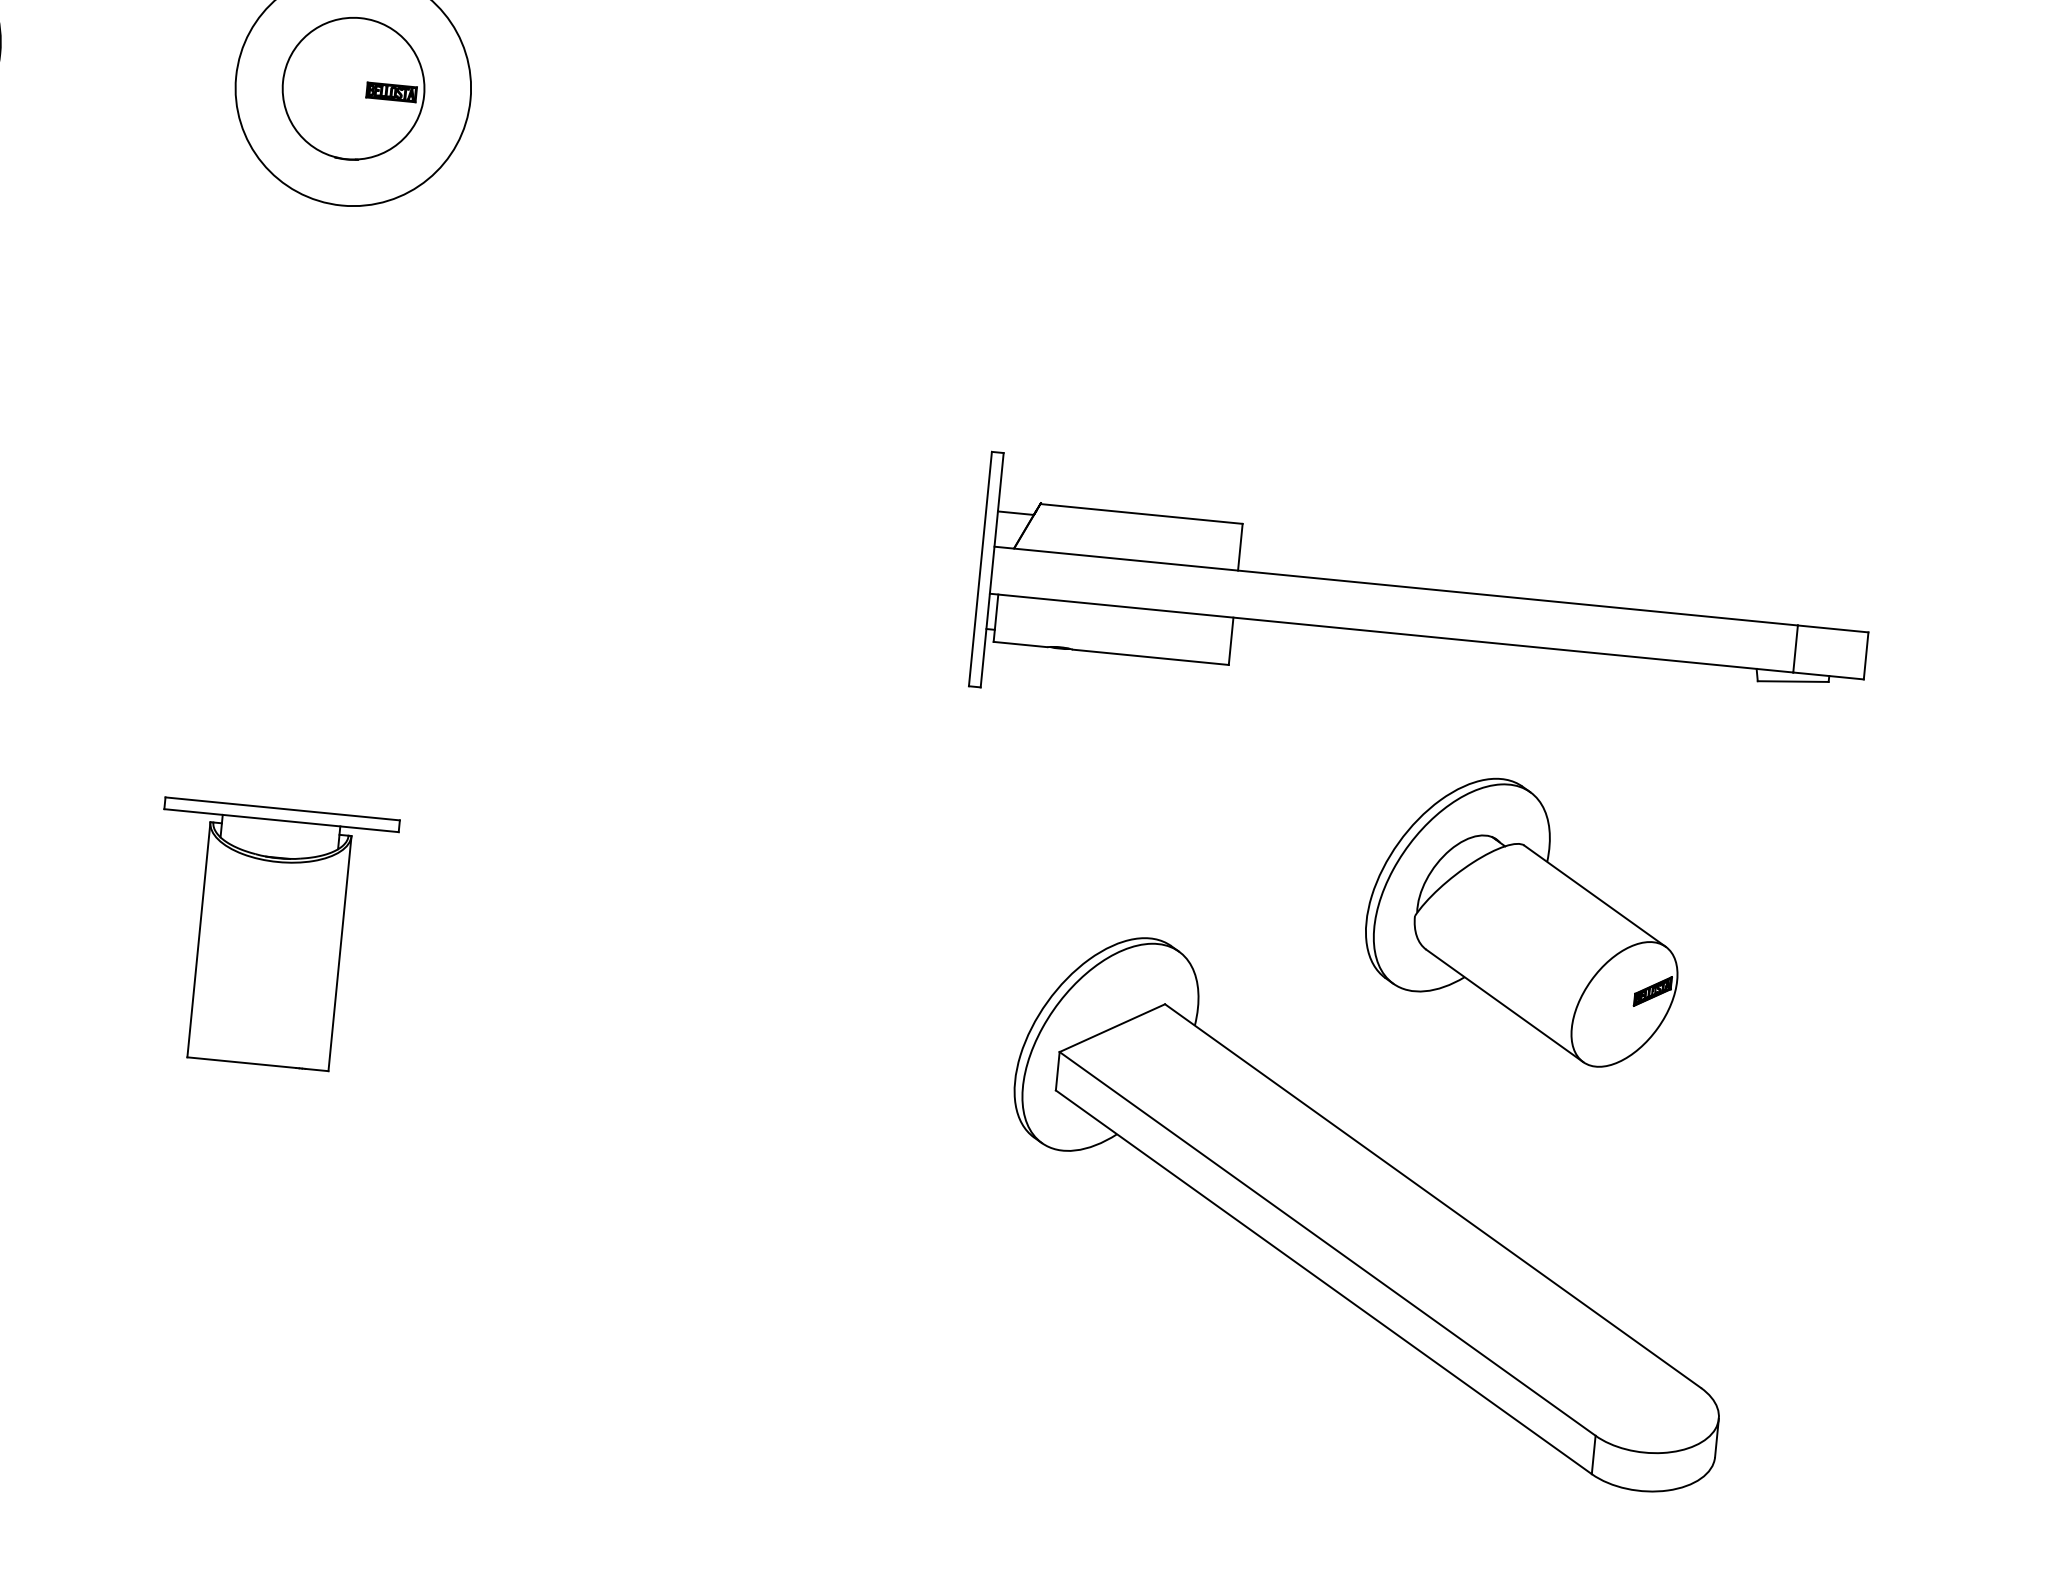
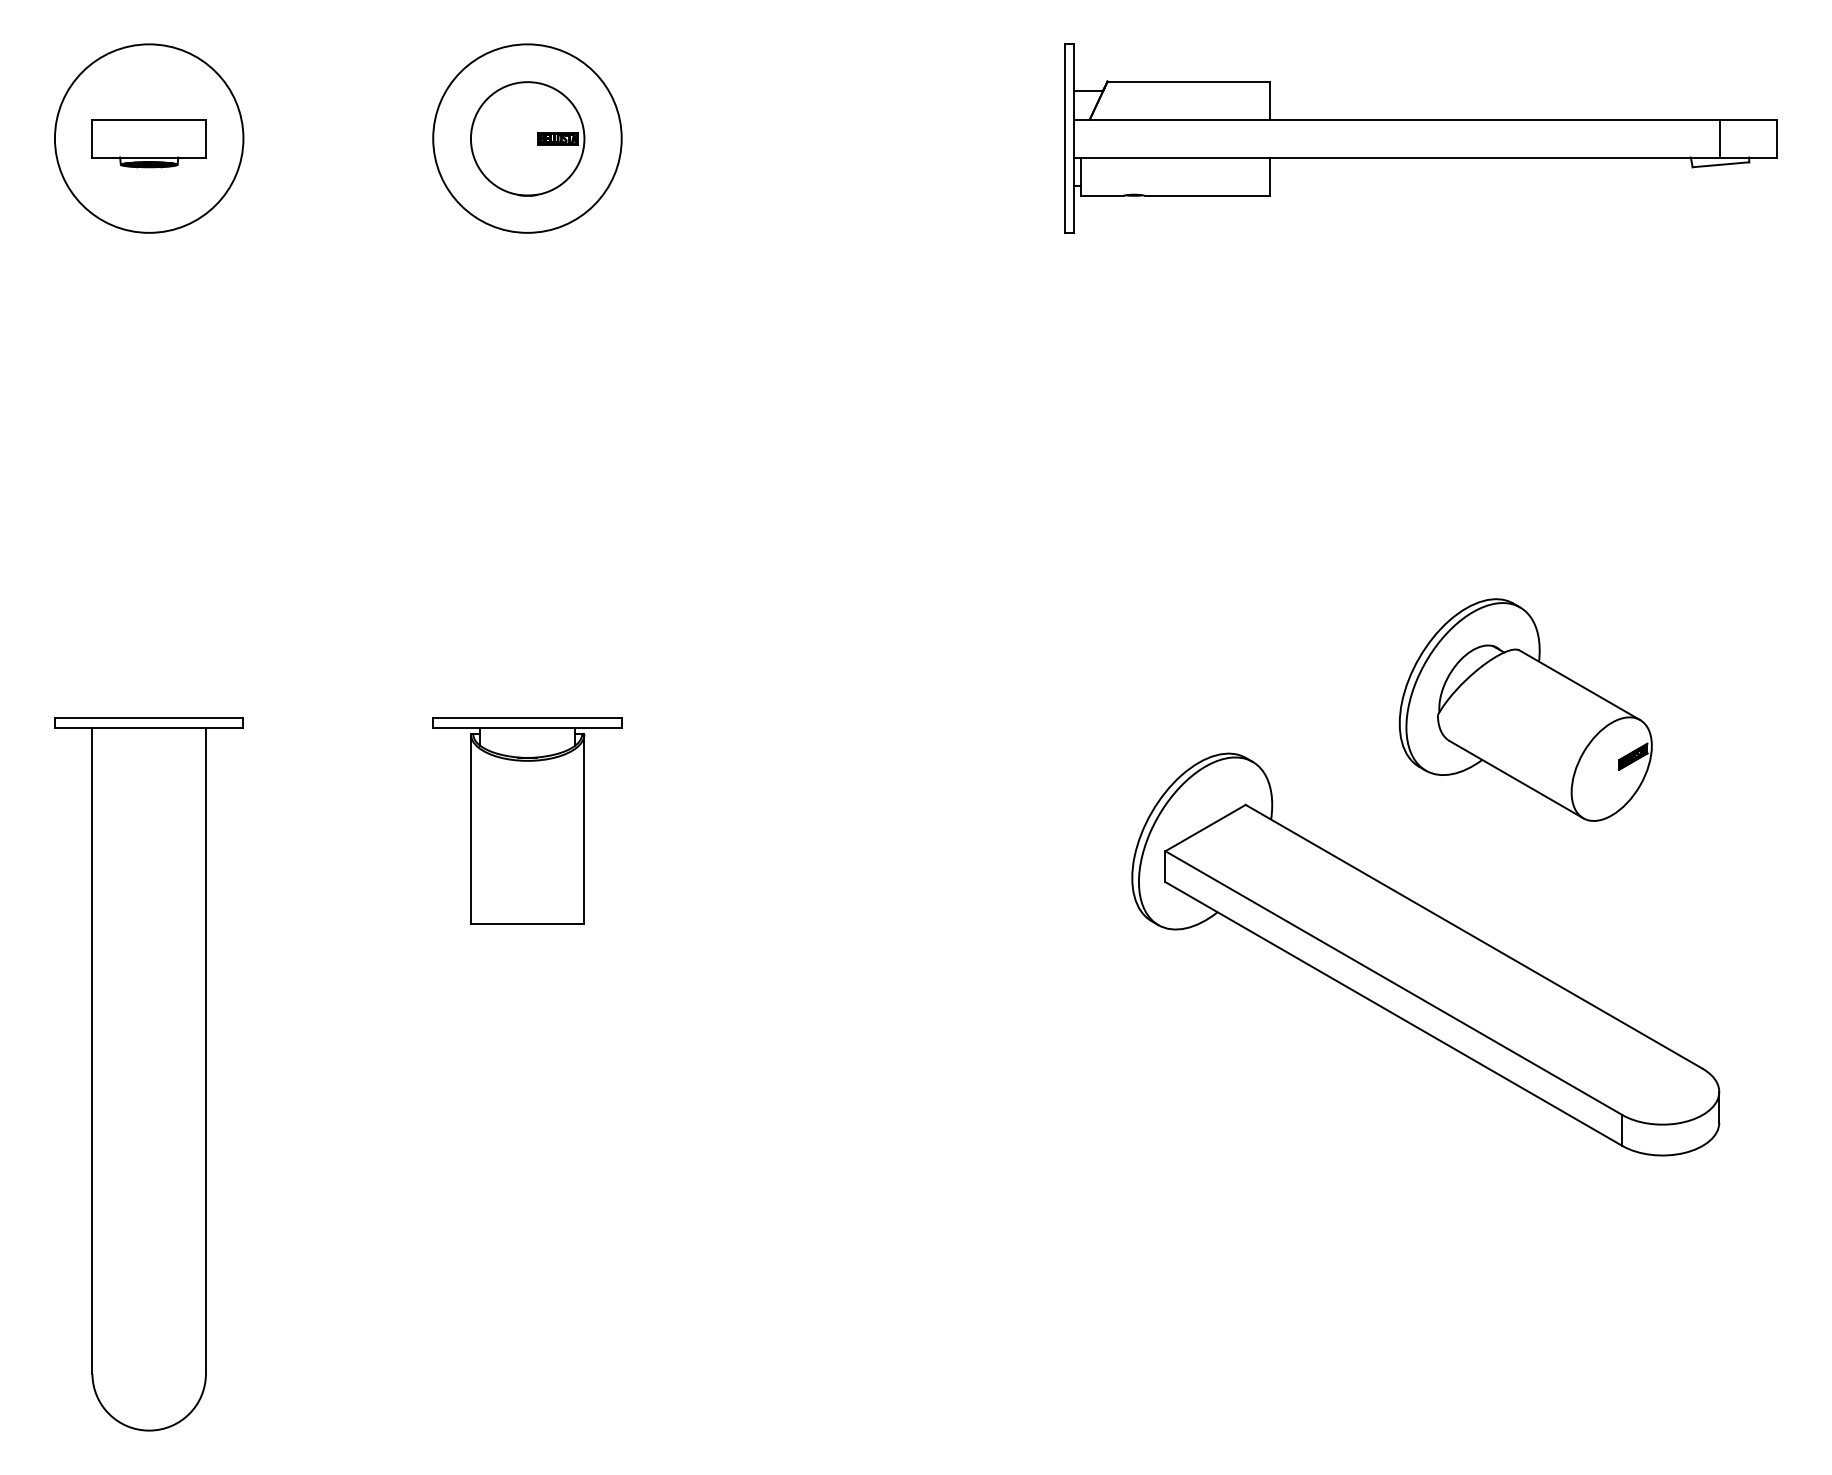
part: (1422, 612) -> (1420, 138), moved

